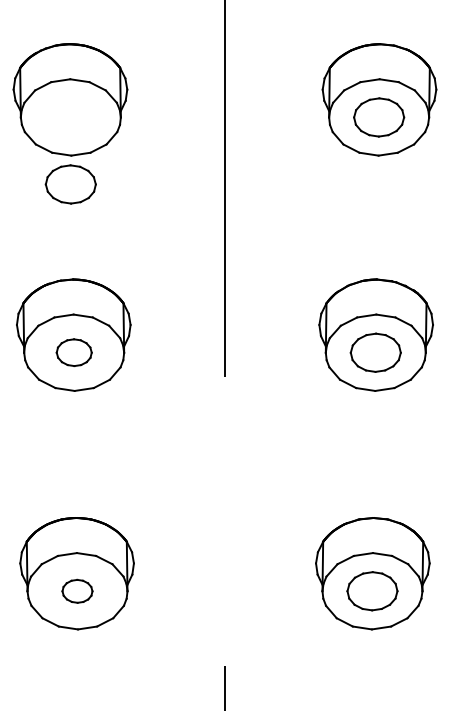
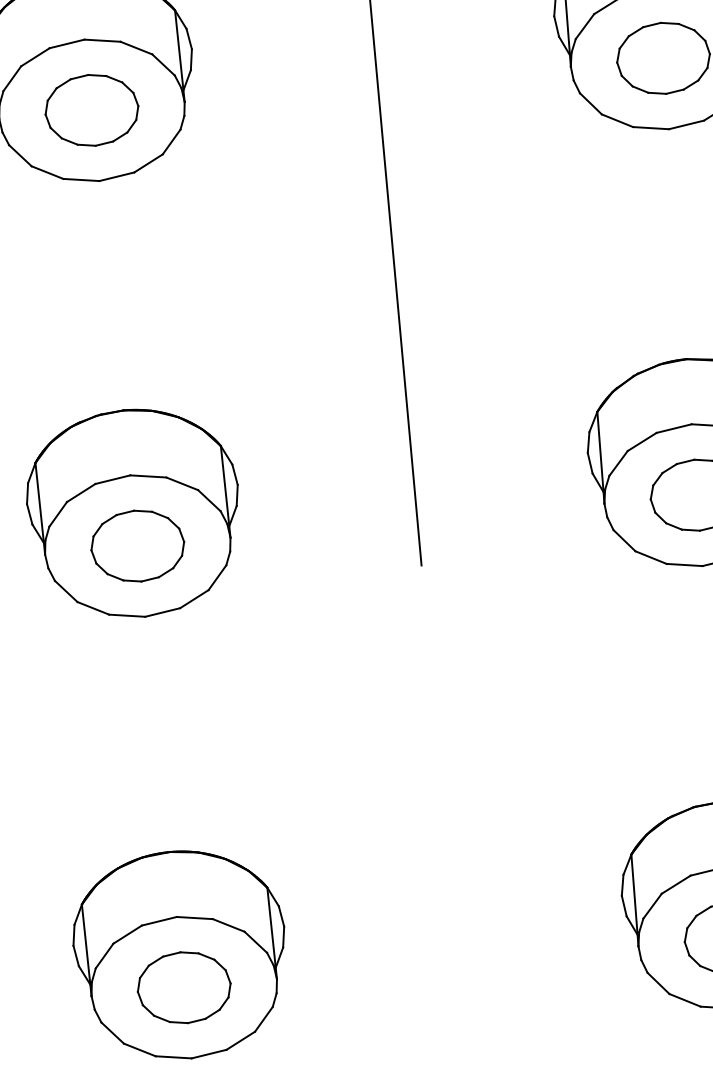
part: (70, 184) -> (91, 110), moved
part: (74, 352) -> (138, 545), size x1.43
part: (77, 591) -> (184, 988), size x1.67

